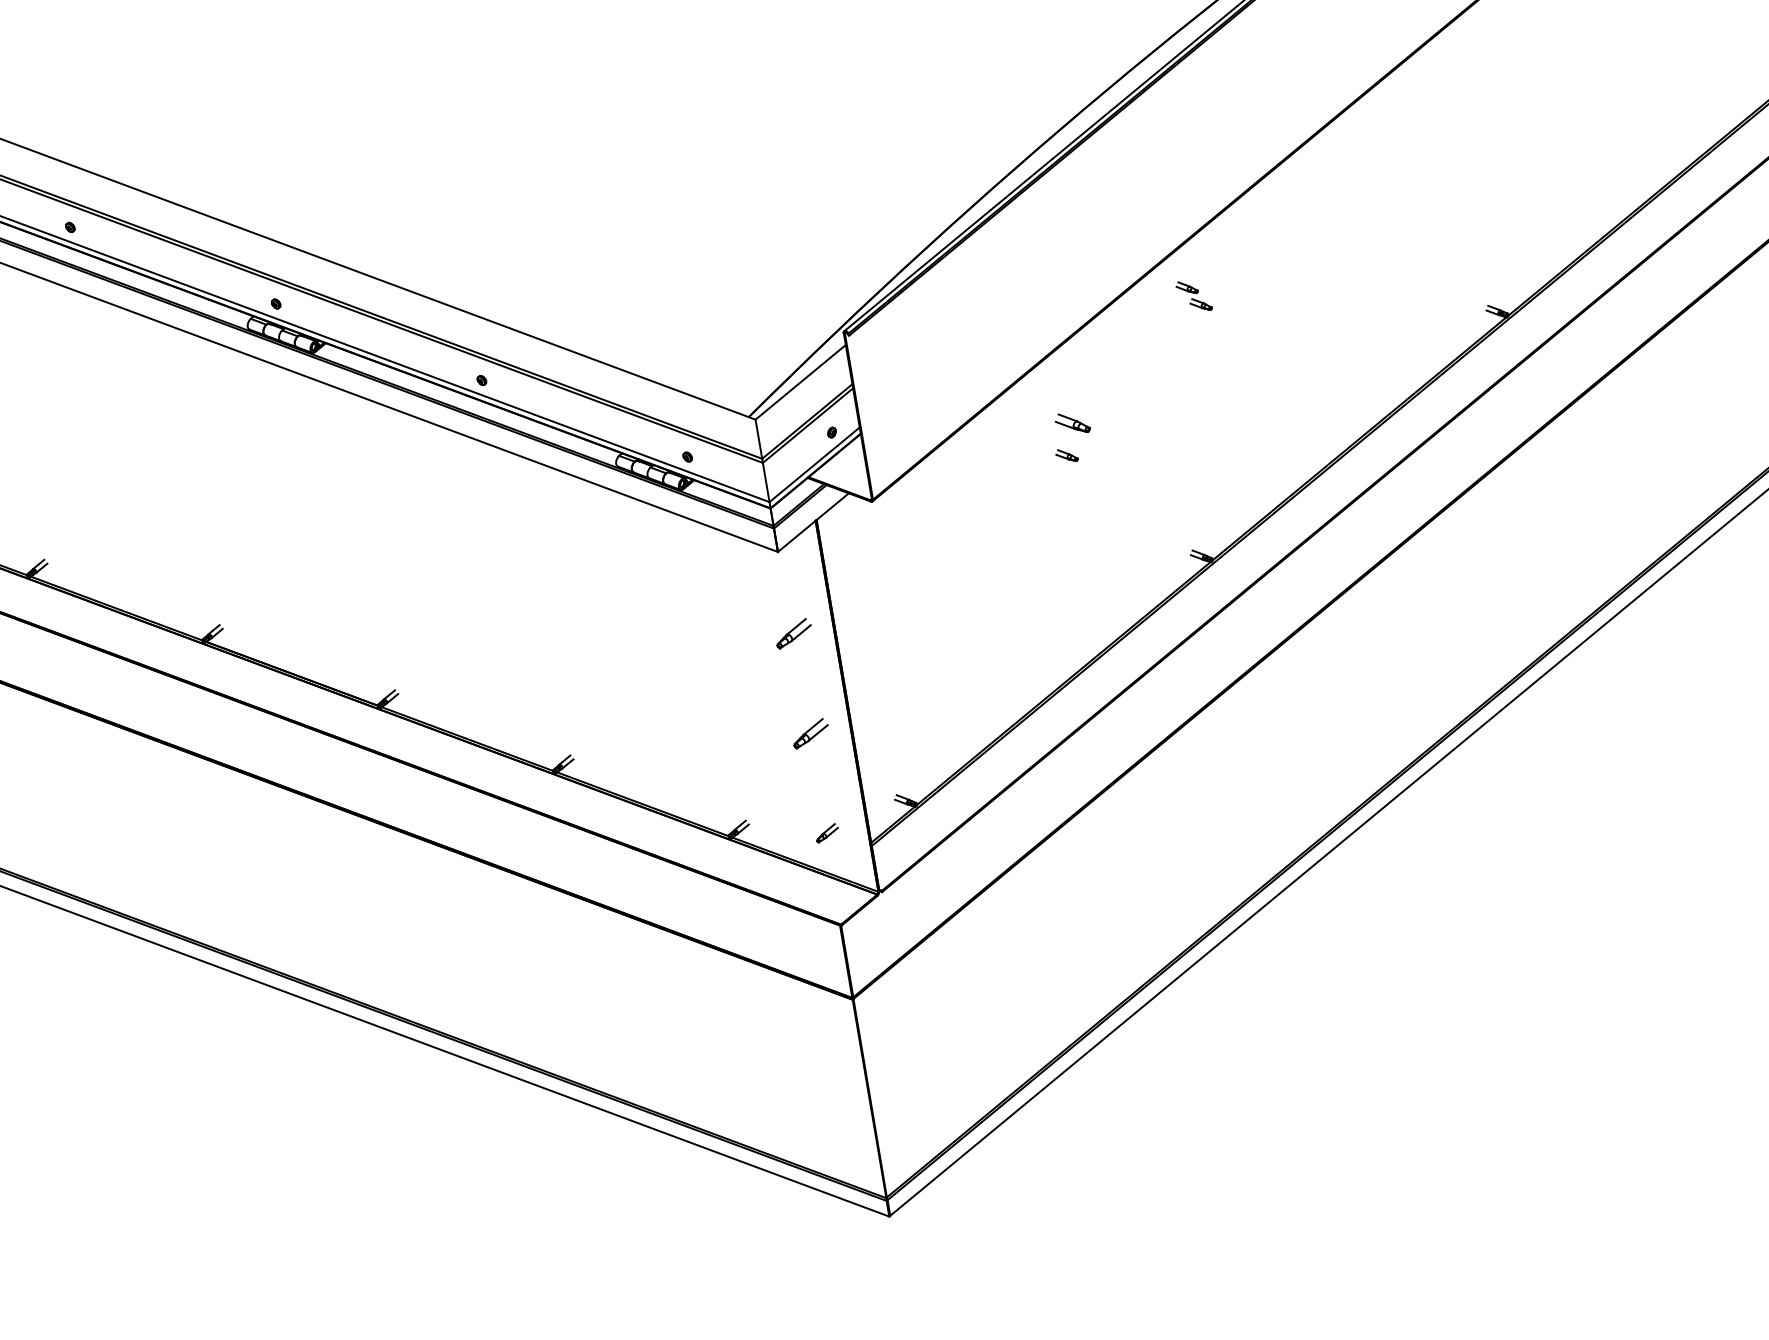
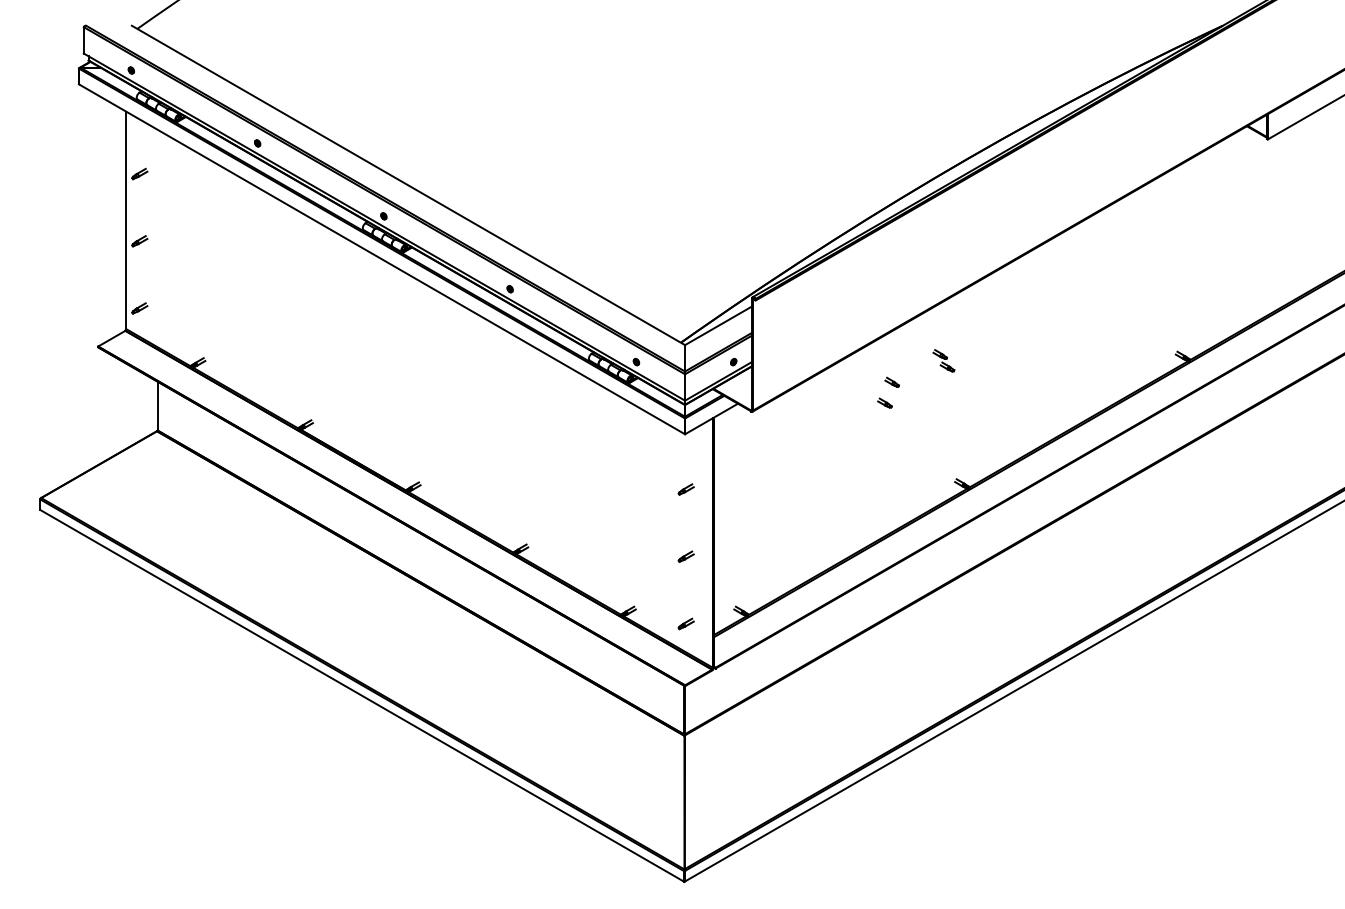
part: (1193, 295) -> (943, 360), moved
part: (1071, 421) -> (891, 381), size x0.62
part: (792, 633) -> (685, 489), size x0.62
part: (809, 733) -> (685, 556), size x0.62

